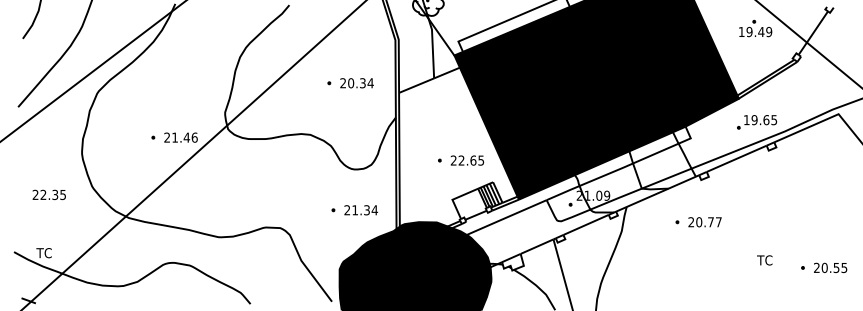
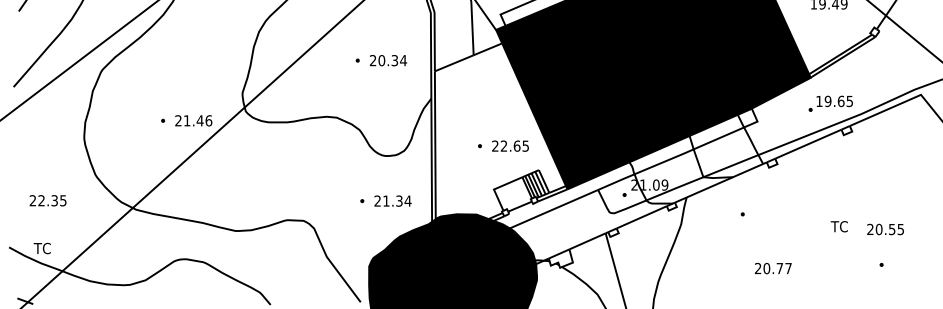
text: (48, 194) -> (47, 200), moved
text: (704, 222) -> (772, 268), moved
text: (764, 260) -> (839, 226), moved
text: (830, 267) -> (885, 229), moved

